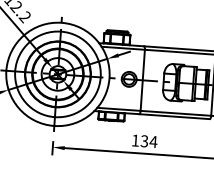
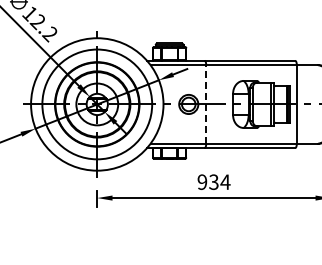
line: (143, 79) -> (206, 103), solid -> dashed
text: (135, 140) -> (202, 182), 134 -> 934

